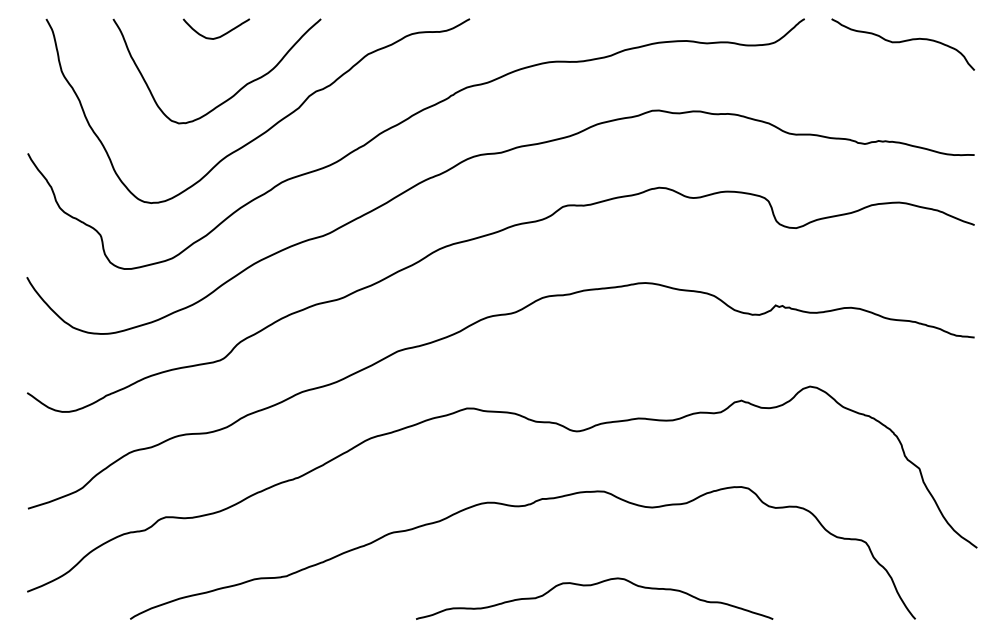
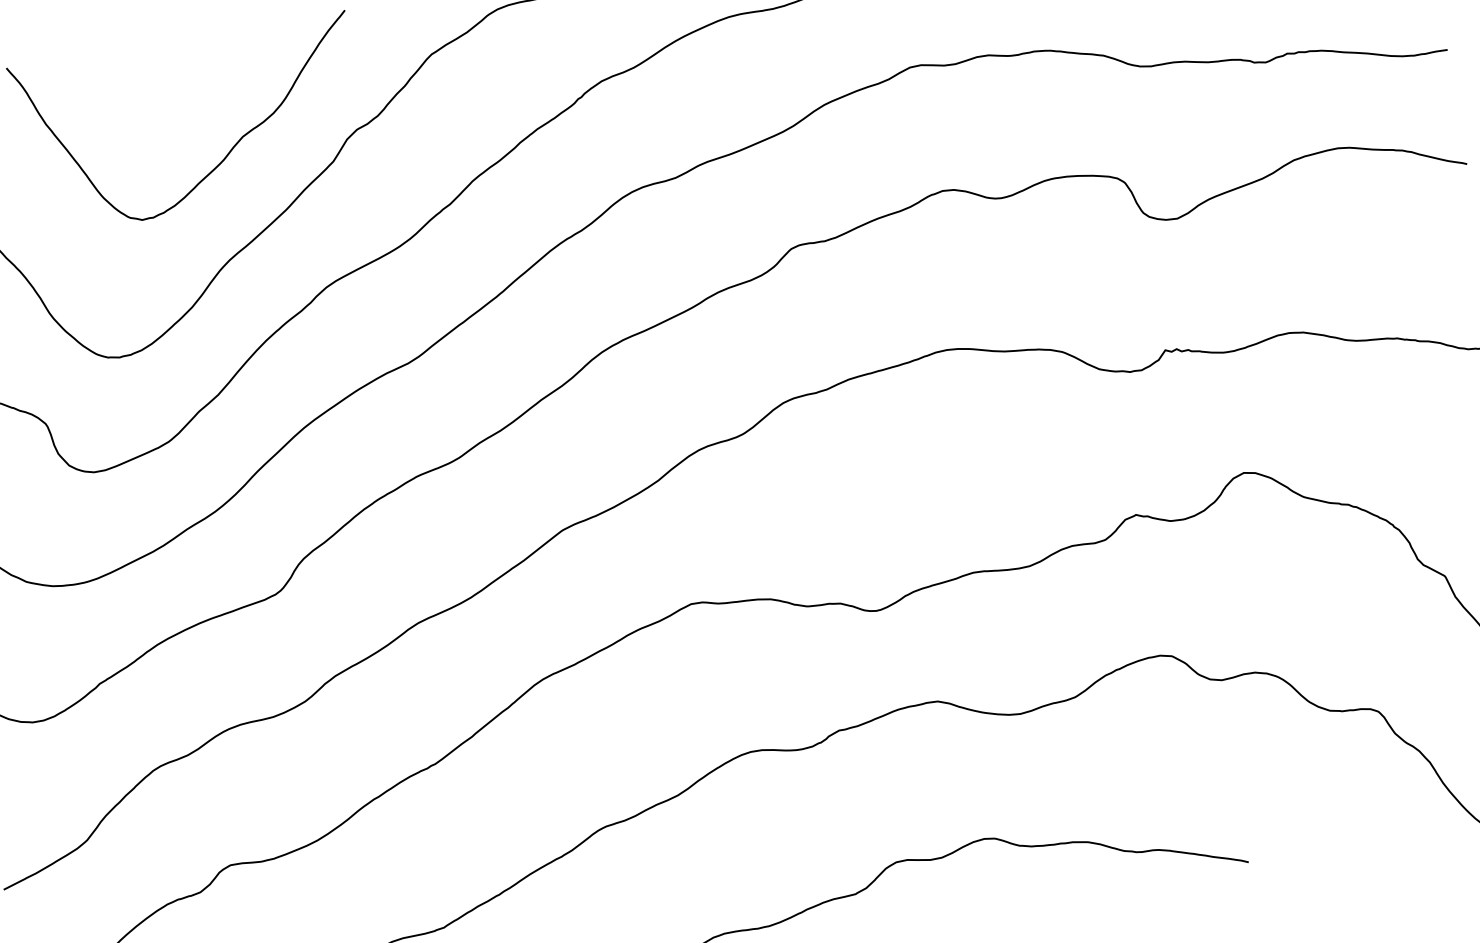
curve: (220, 35) -> (185, 65), removed

